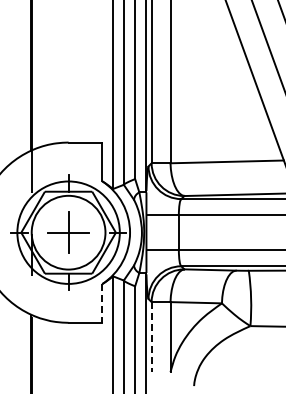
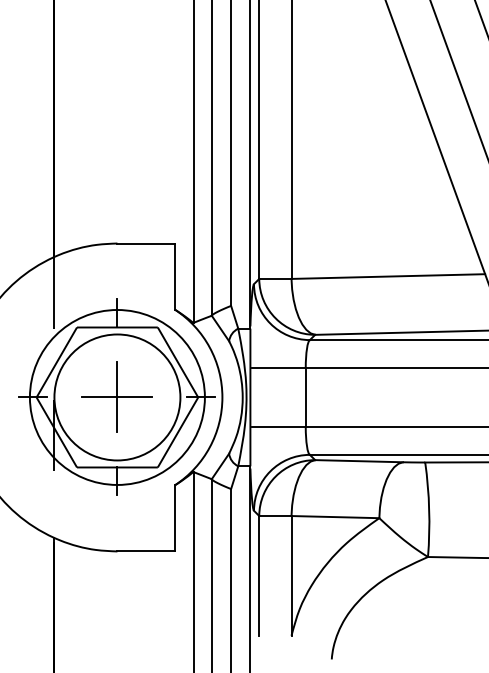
line: (102, 303) -> (175, 518), dashed -> solid
line: (151, 337) -> (259, 576), dashed -> solid

